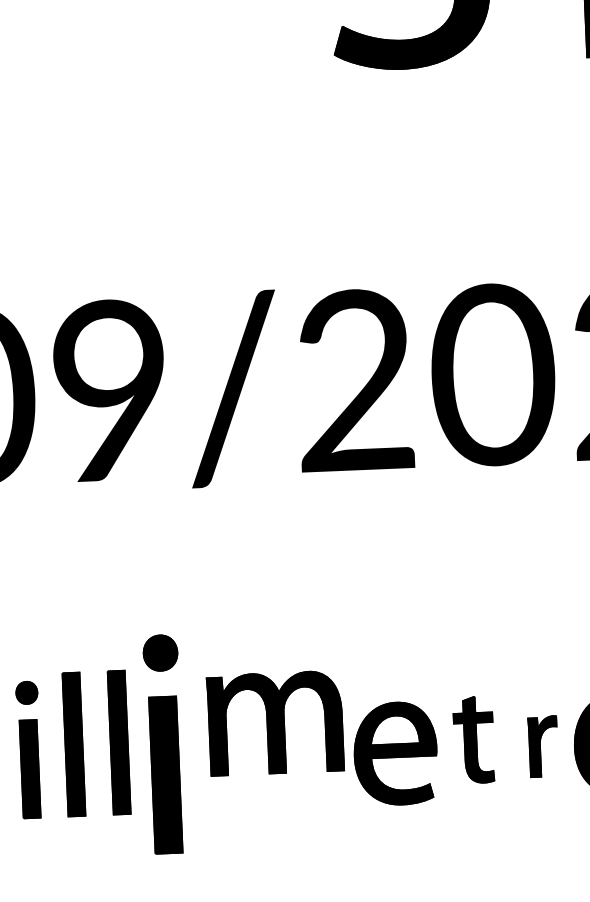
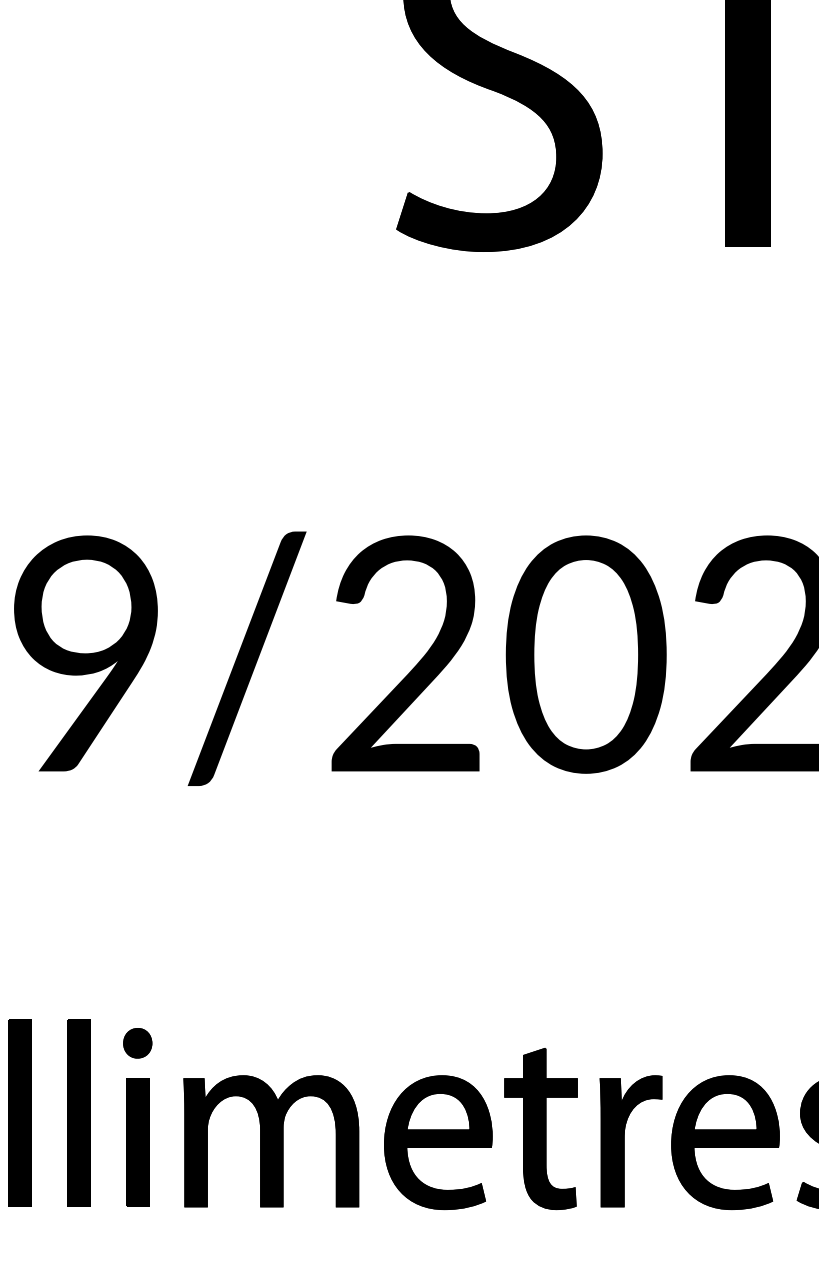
part: (275, 723) -> (271, 1141), moved
part: (473, 739) -> (540, 1128), size x1.43
part: (164, 744) -> (137, 1117), size x0.62
part: (542, 746) -> (630, 1141), size x1.67

